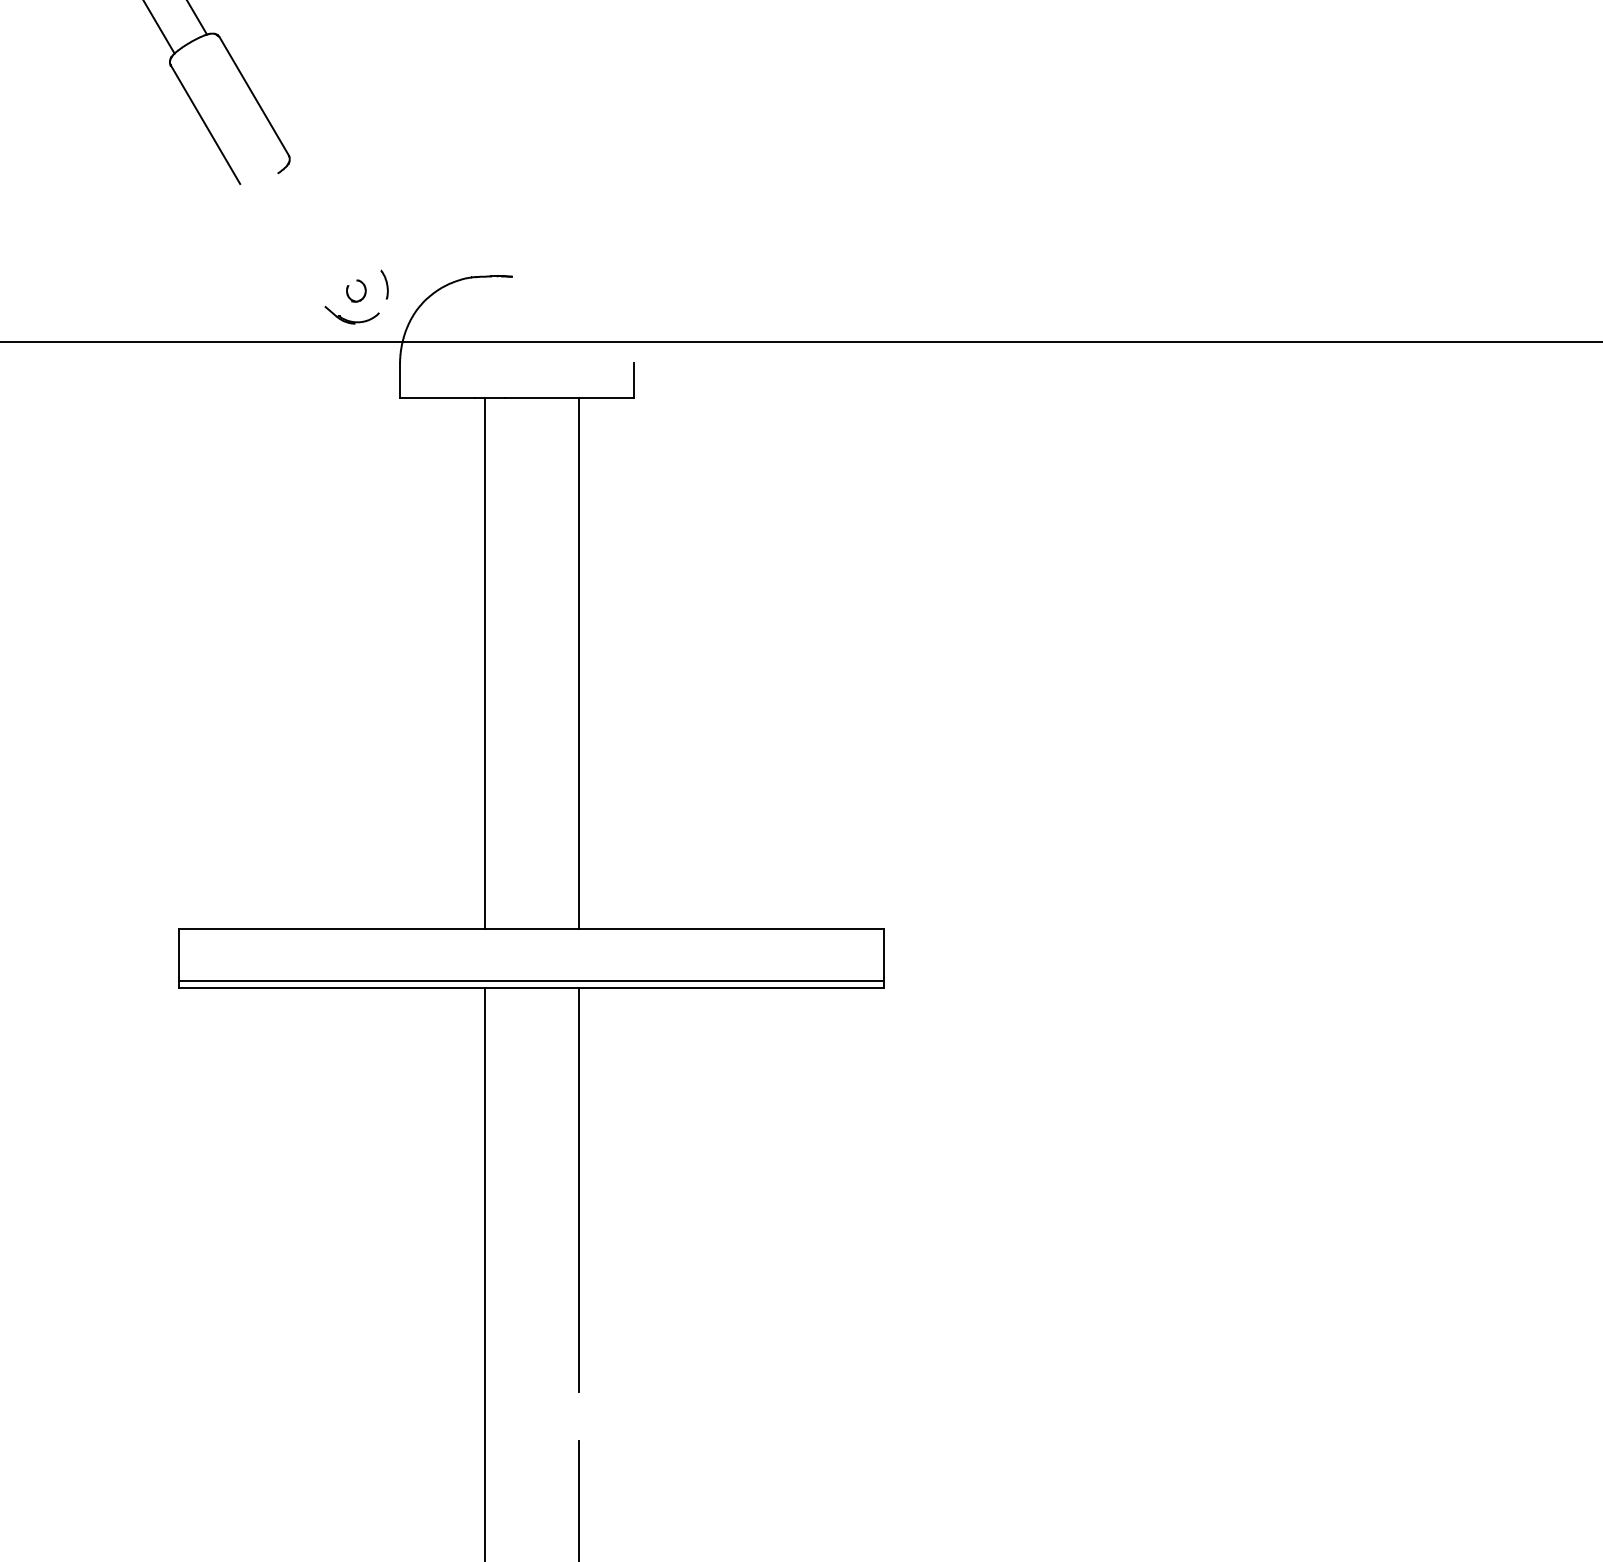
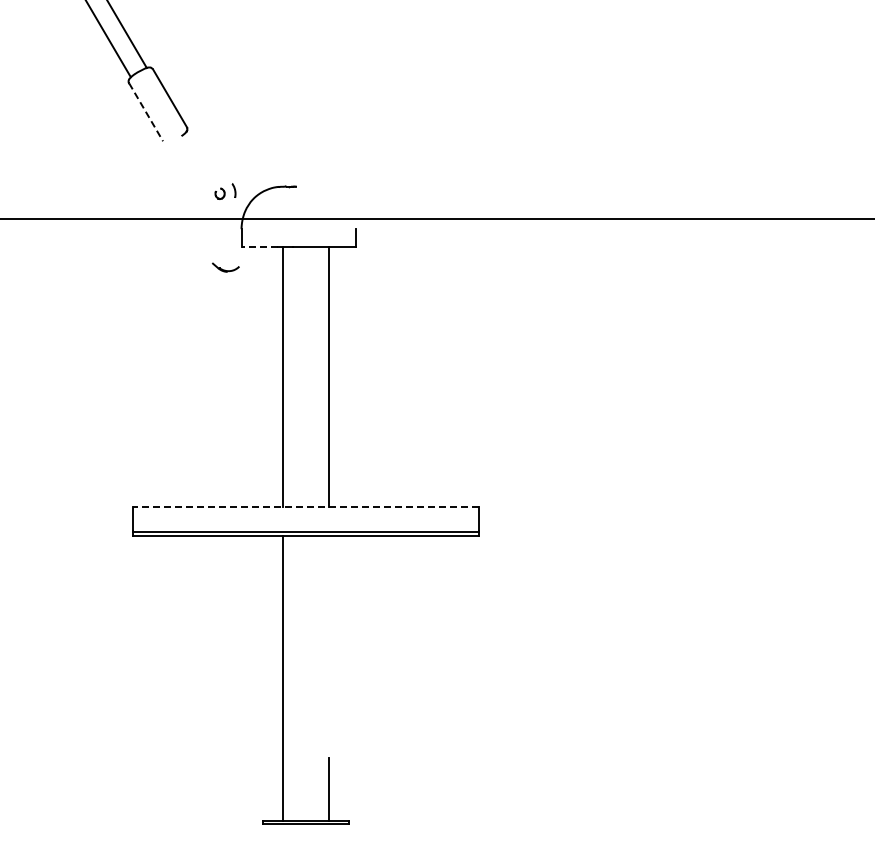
line: (206, 125) -> (146, 112), solid -> dashed
part: (351, 314) -> (225, 267), moved
line: (436, 398) -> (259, 246), solid -> dashed
line: (532, 930) -> (306, 507), solid -> dashed
line: (579, 1188) -> (329, 634), removed

